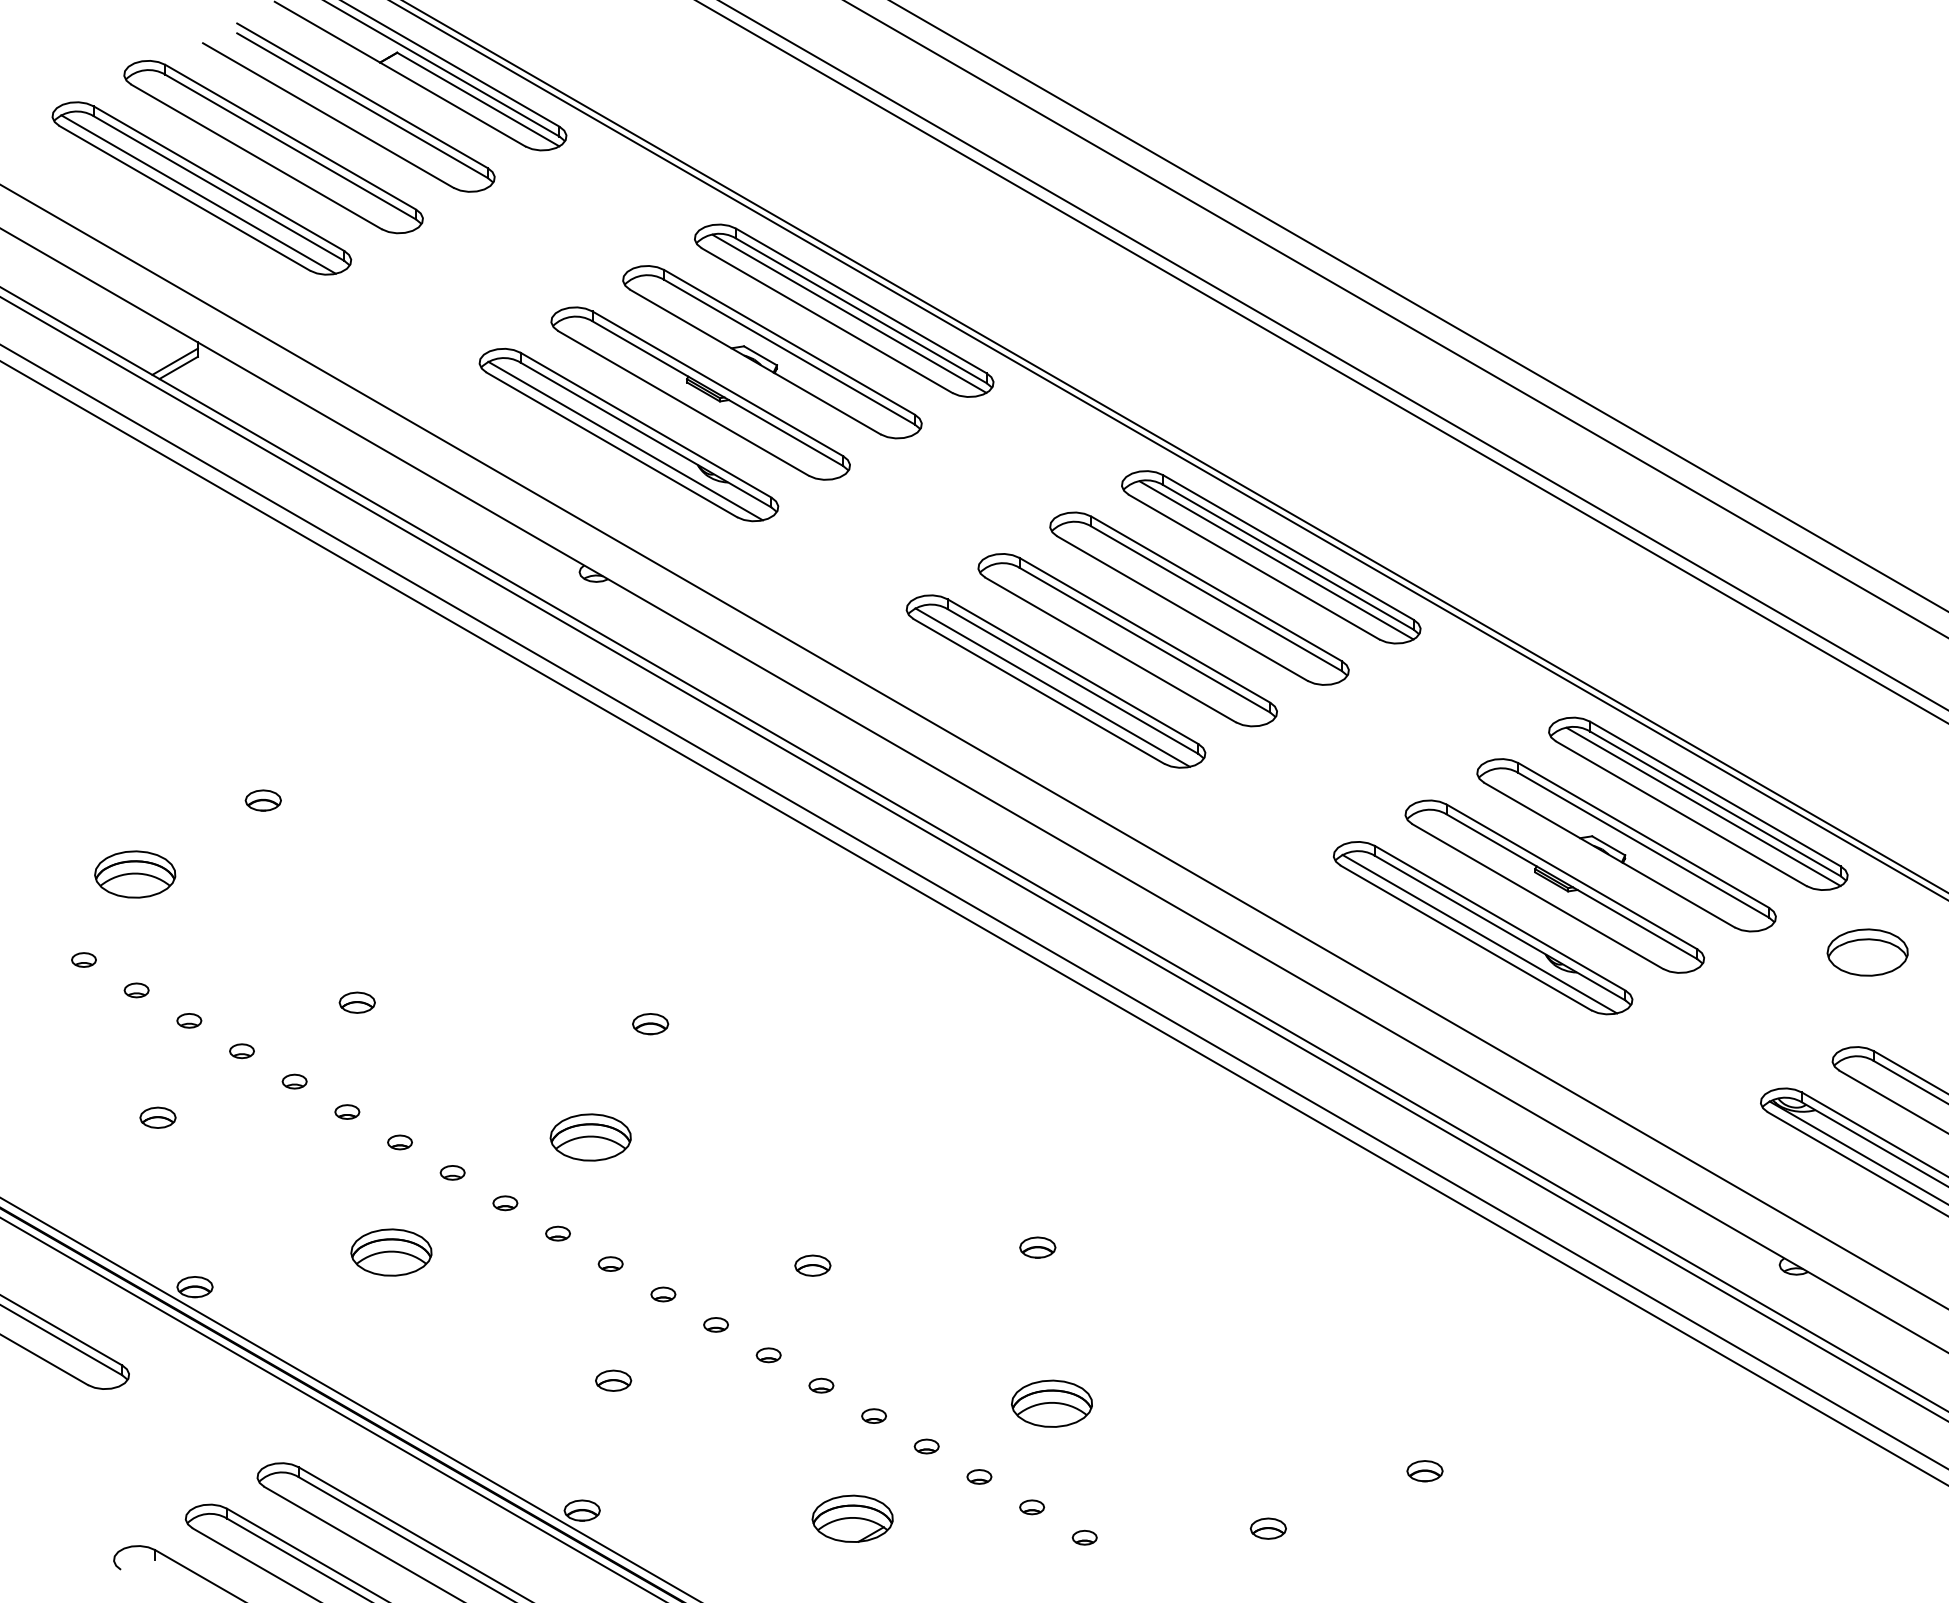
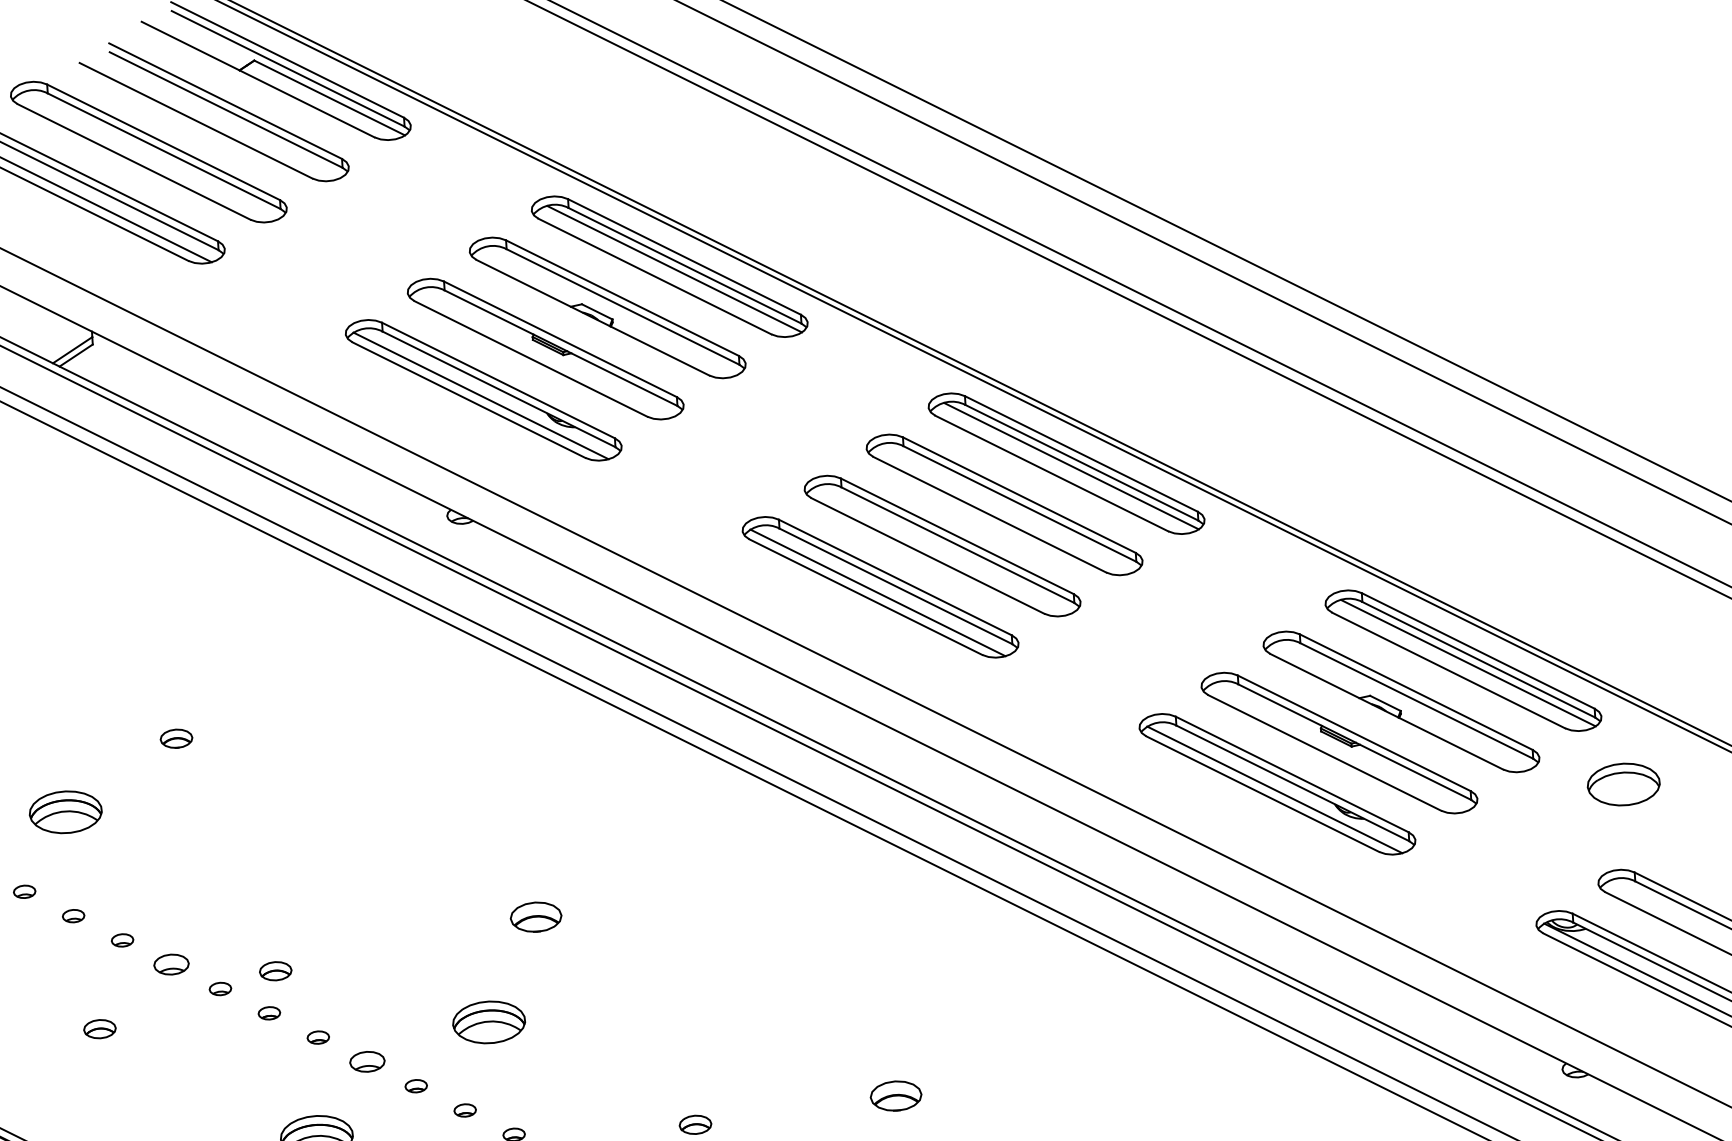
part: (356, 1002) -> (274, 971), moved
part: (650, 1024) -> (536, 917), size x1.6
part: (241, 1051) -> (171, 964), size x1.6
part: (452, 1172) -> (367, 1061), size x1.6
part: (1037, 1247) -> (895, 1095), size x1.6

